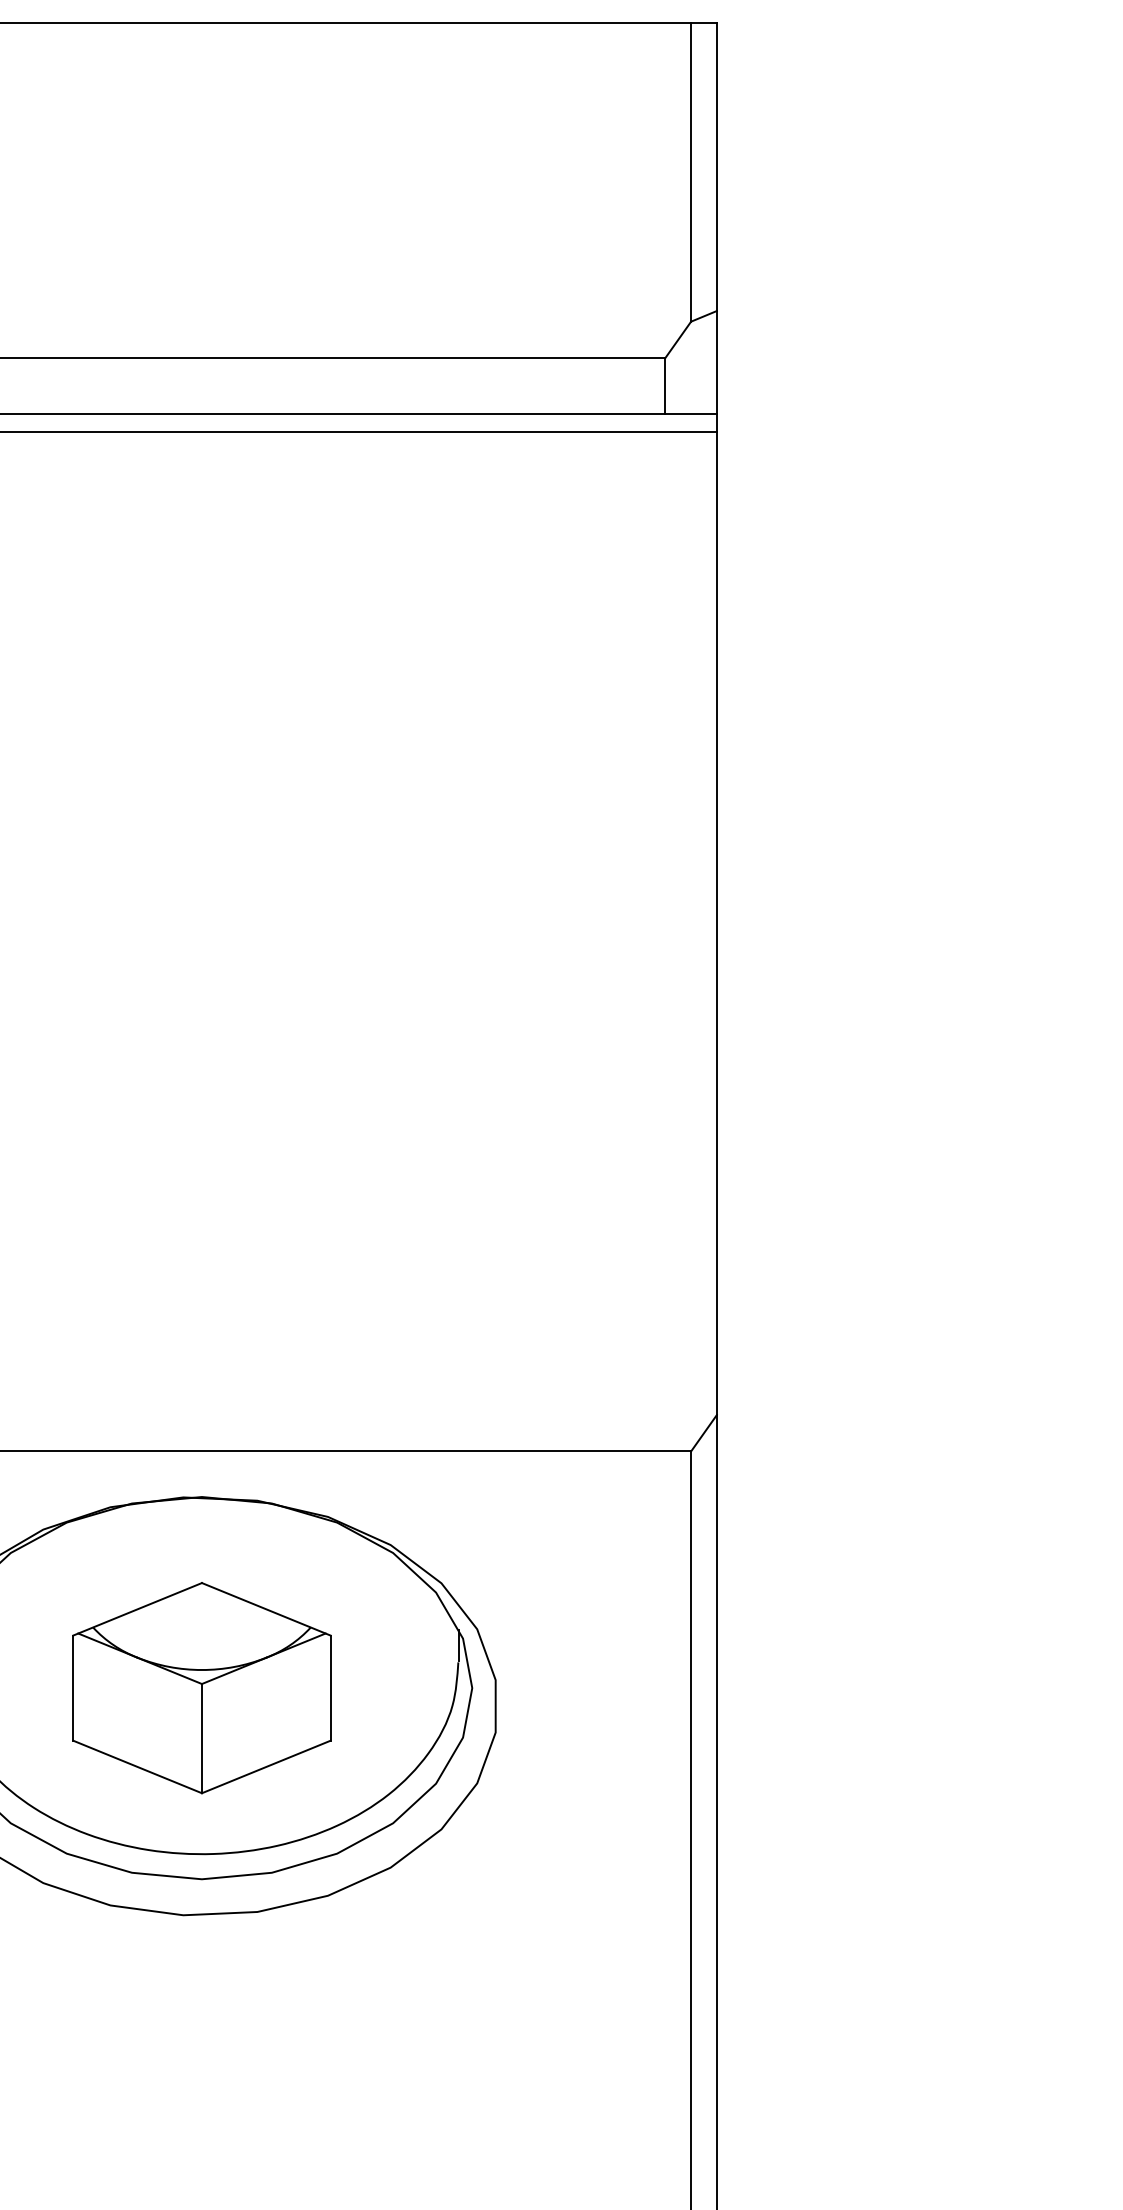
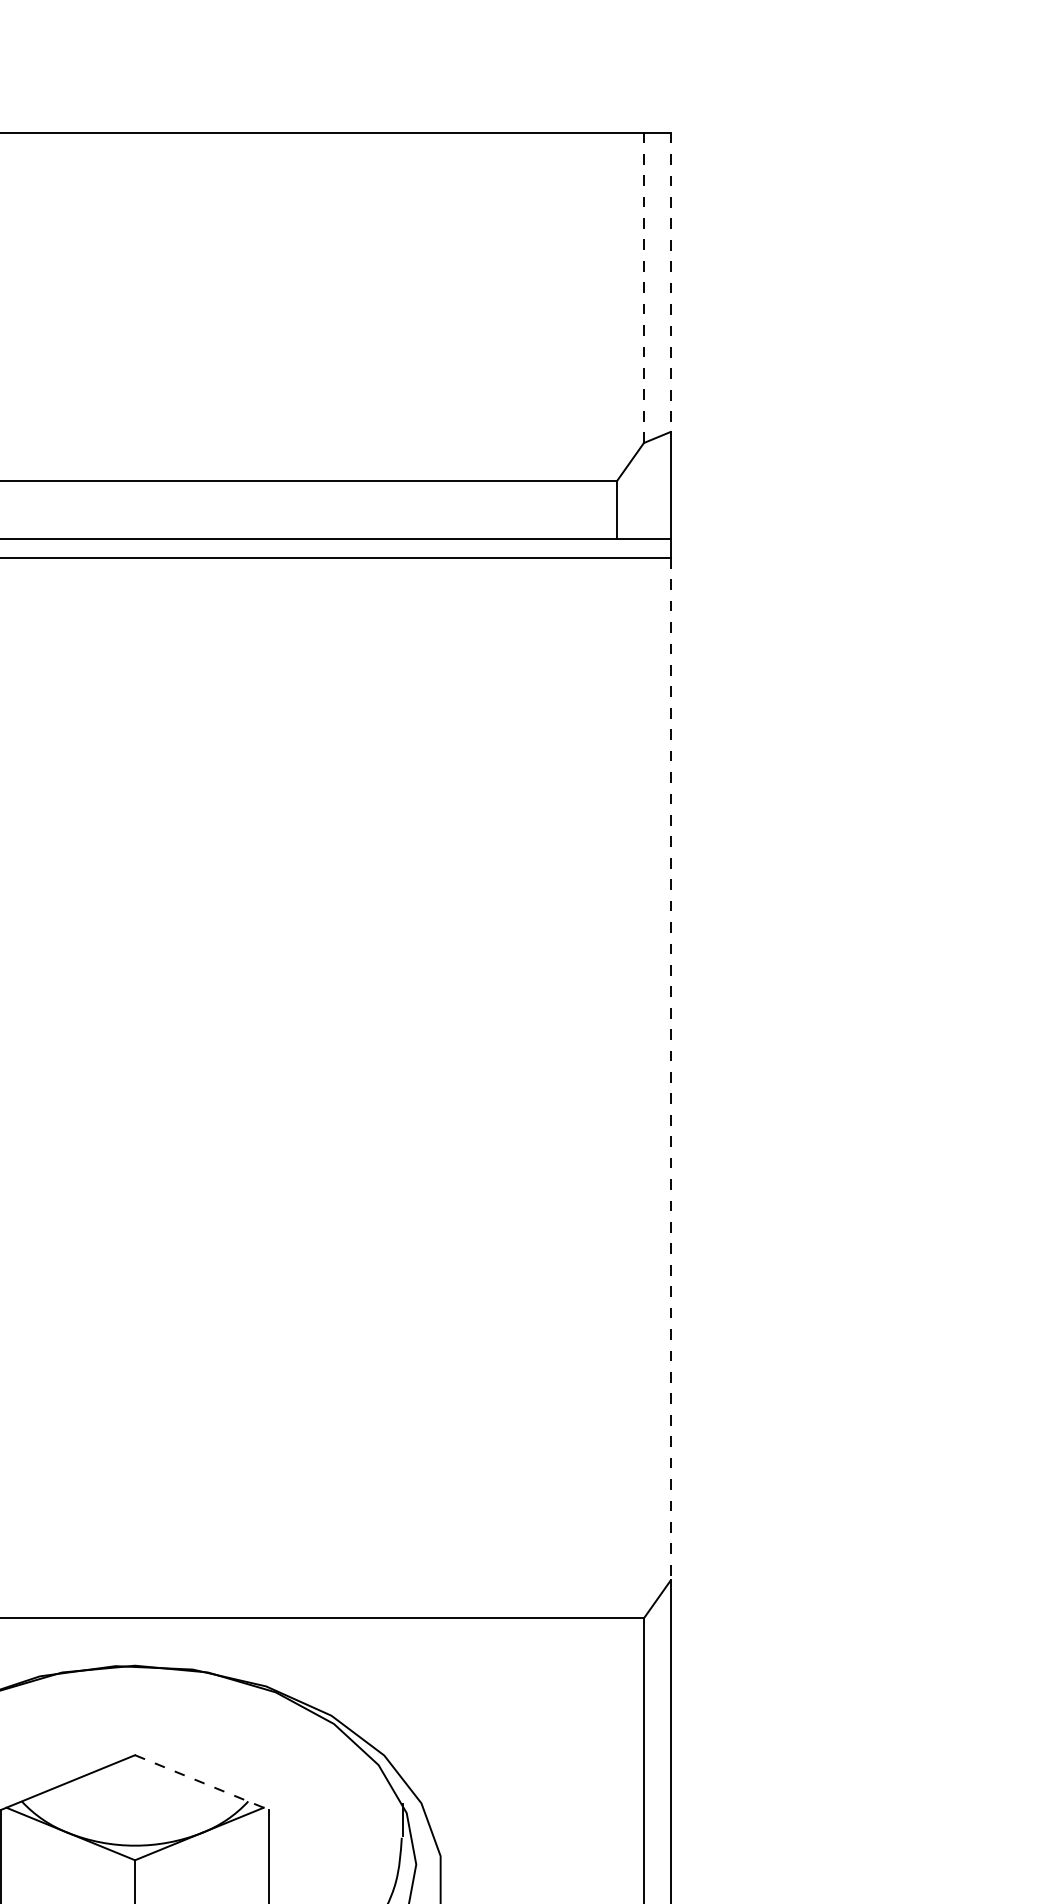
line: (716, 167) -> (670, 282), solid -> dashed
line: (691, 172) -> (644, 287), solid -> dashed
line: (716, 923) -> (670, 1069), solid -> dashed
line: (266, 1609) -> (202, 1782), solid -> dashed

